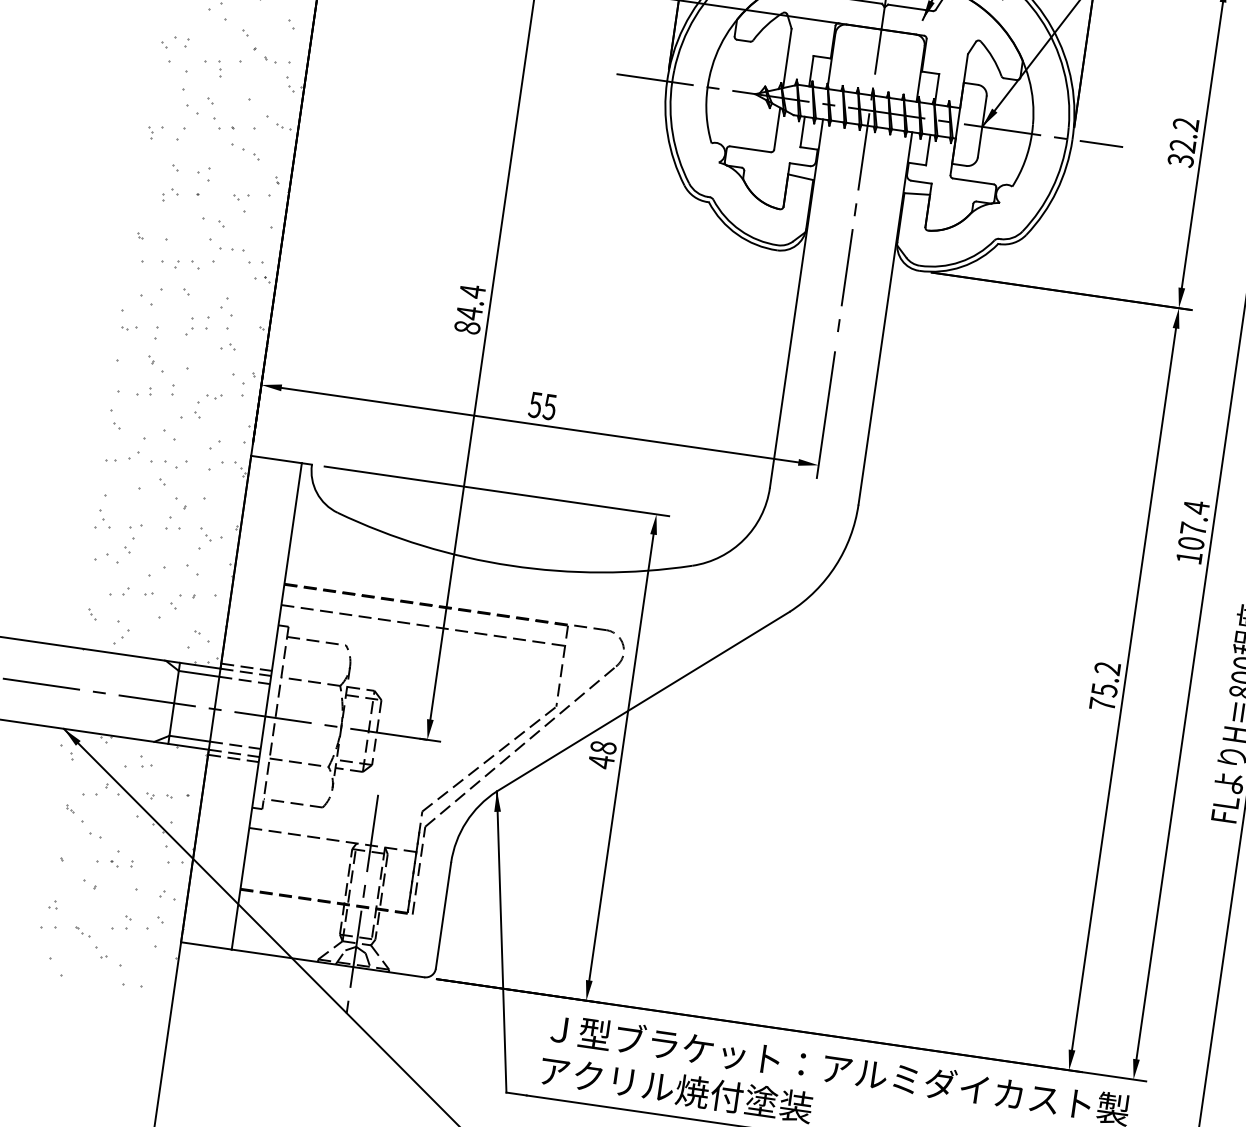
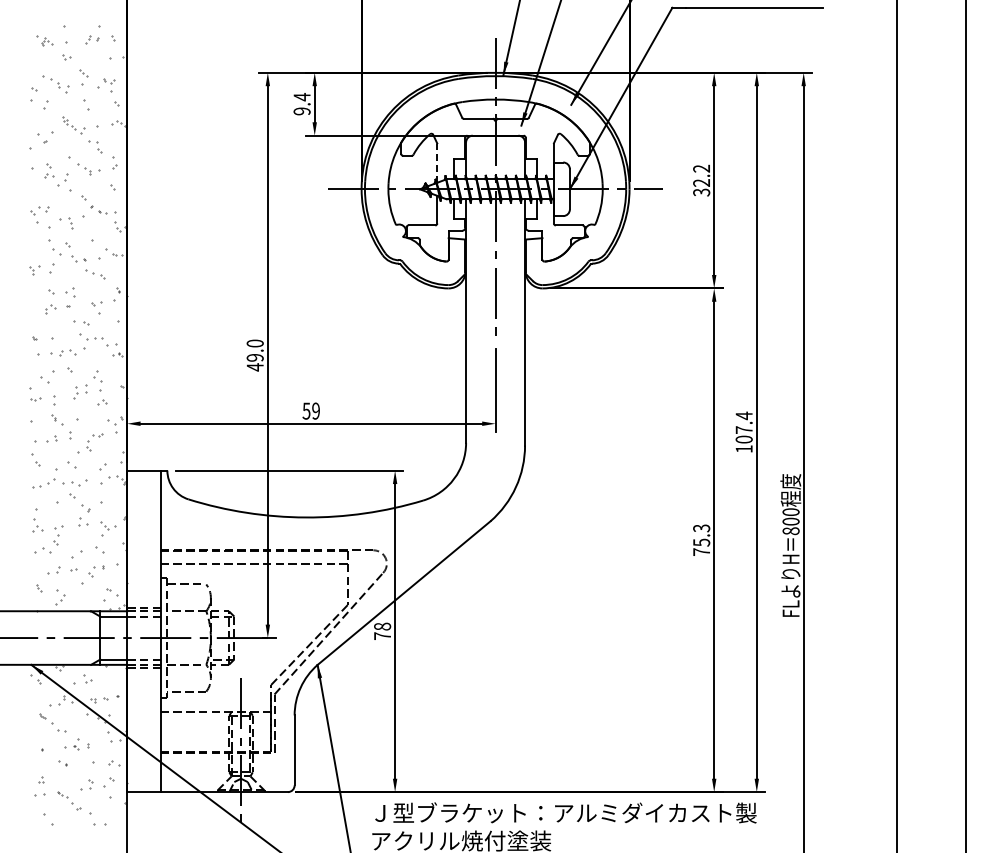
line: (787, 57) -> (437, 162), solid -> dashed
text: (468, 309) -> (254, 355), 84.4 -> 49.0
text: (549, 406) -> (315, 410), 55 -> 59
text: (1107, 668) -> (701, 528), 75.2 -> 75.3
text: (601, 762) -> (382, 636), 48 -> 78

